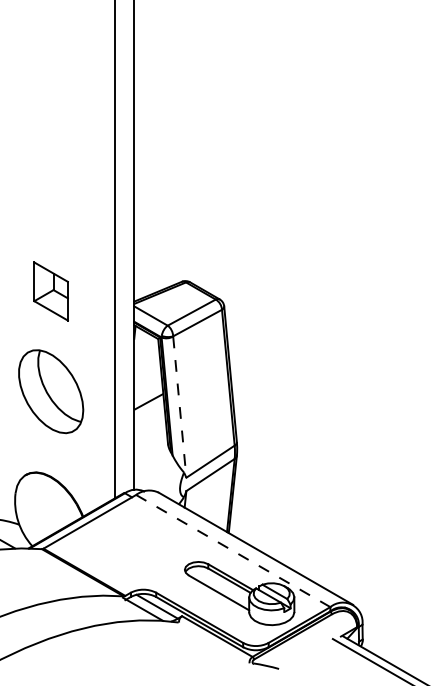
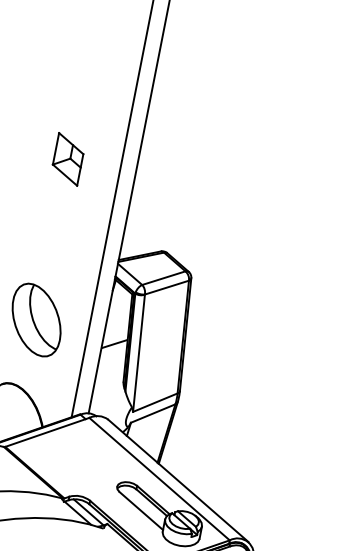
part: (50, 291) -> (67, 159), moved
line: (179, 407) -> (138, 353), dashed -> solid
line: (233, 551) -> (159, 479), dashed -> solid

